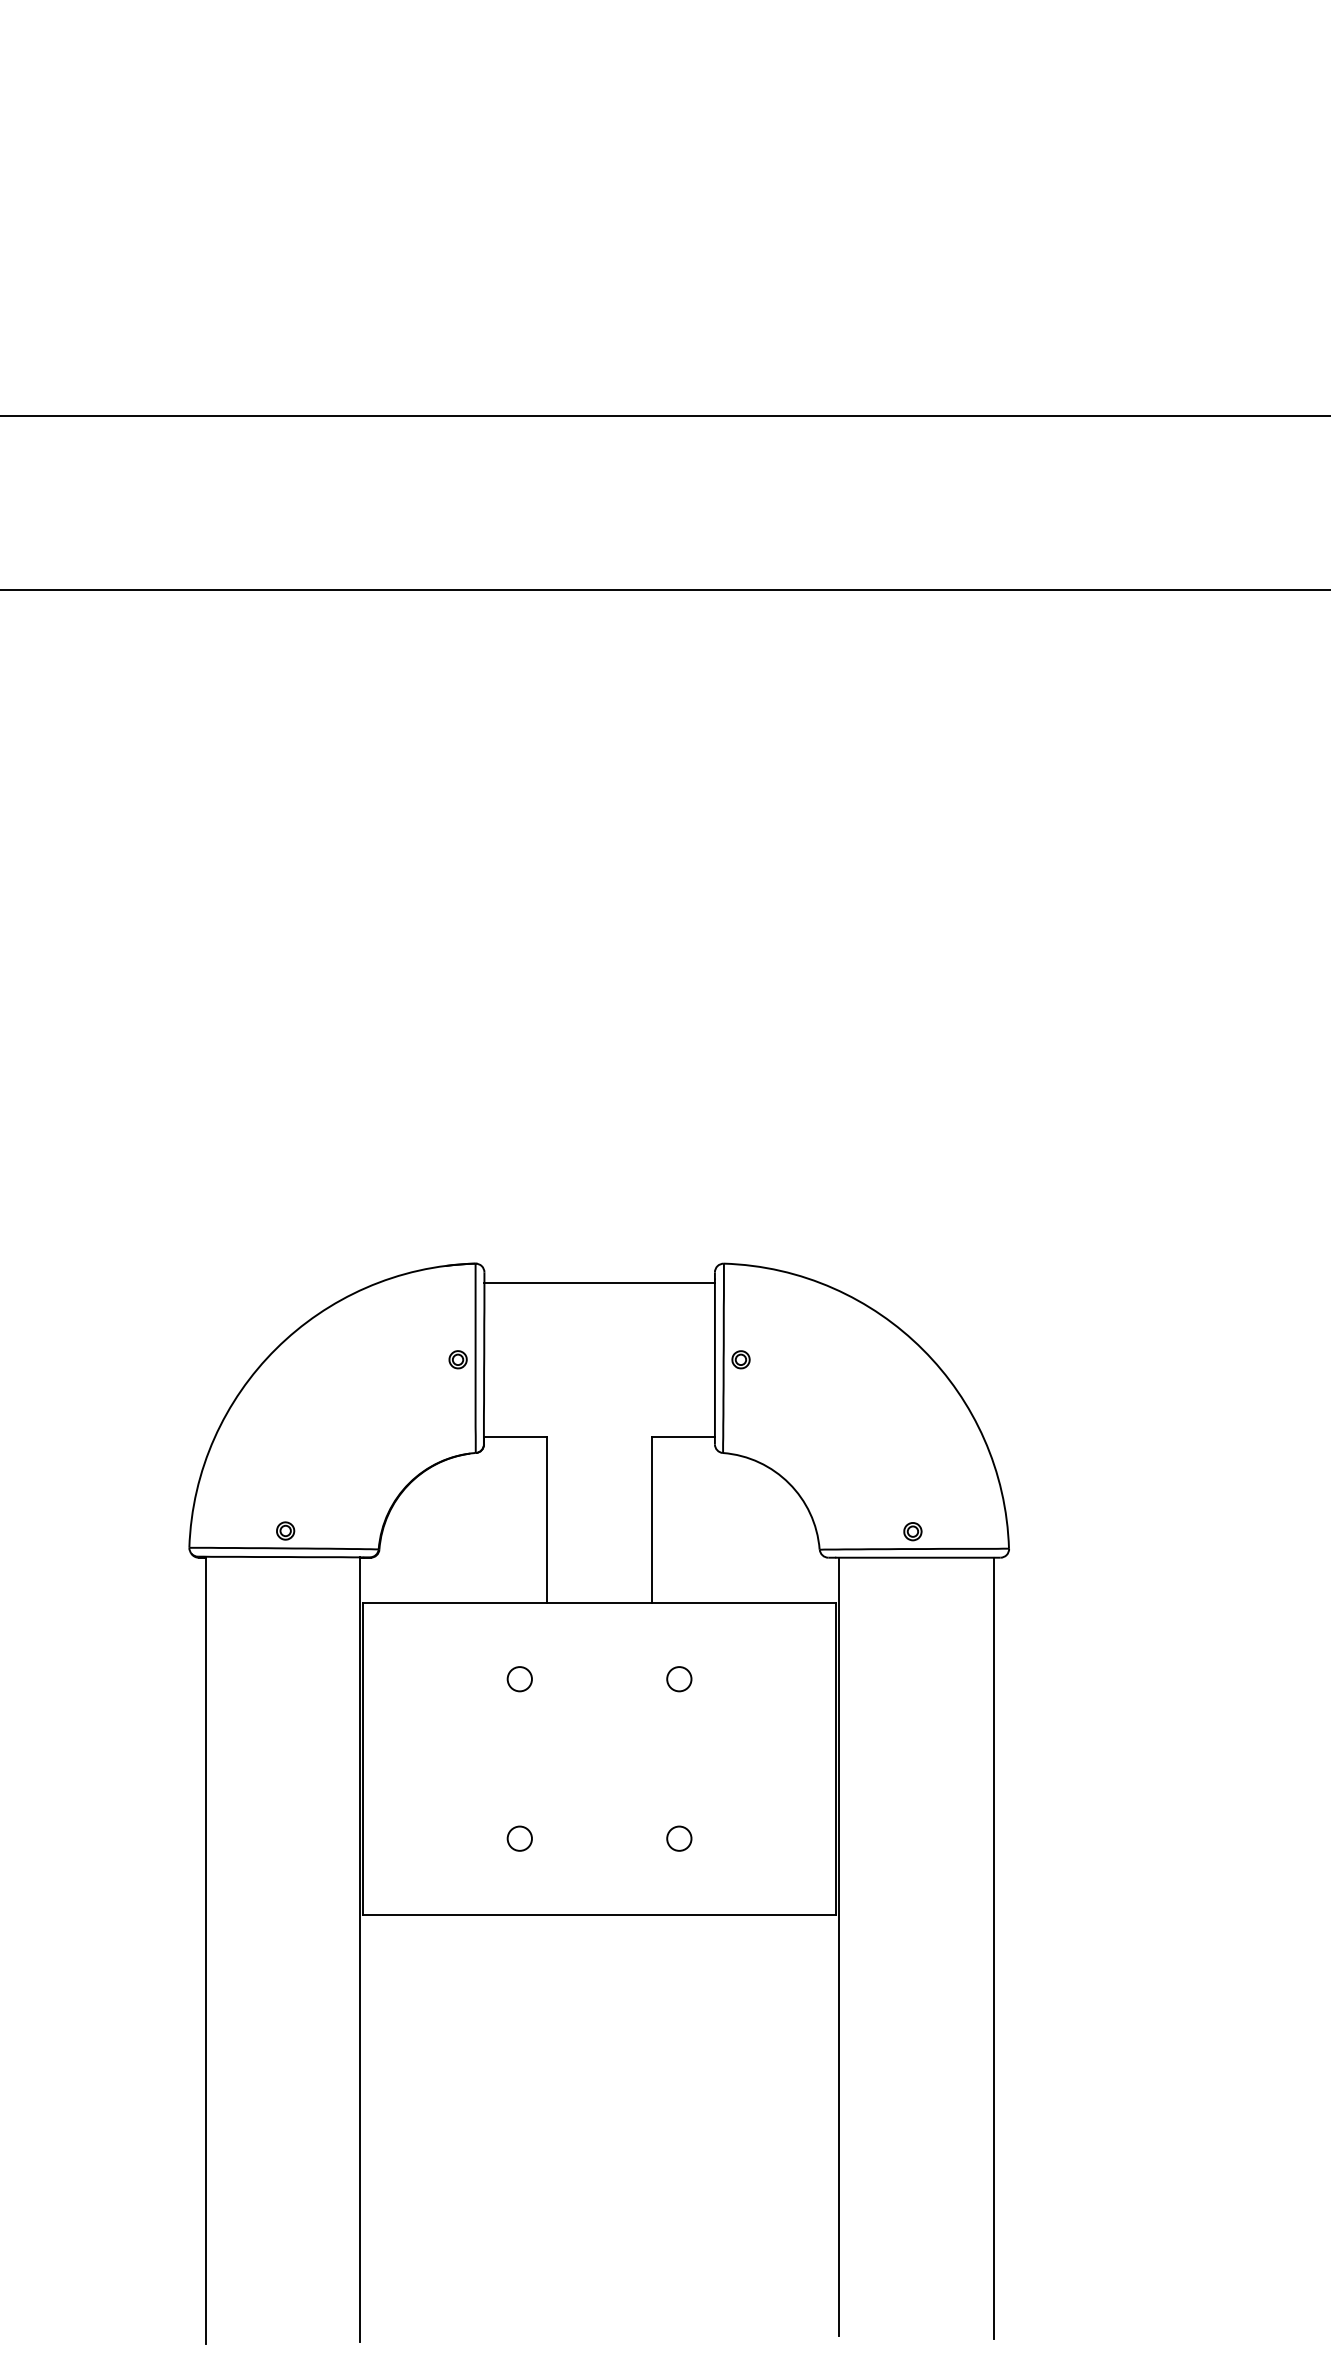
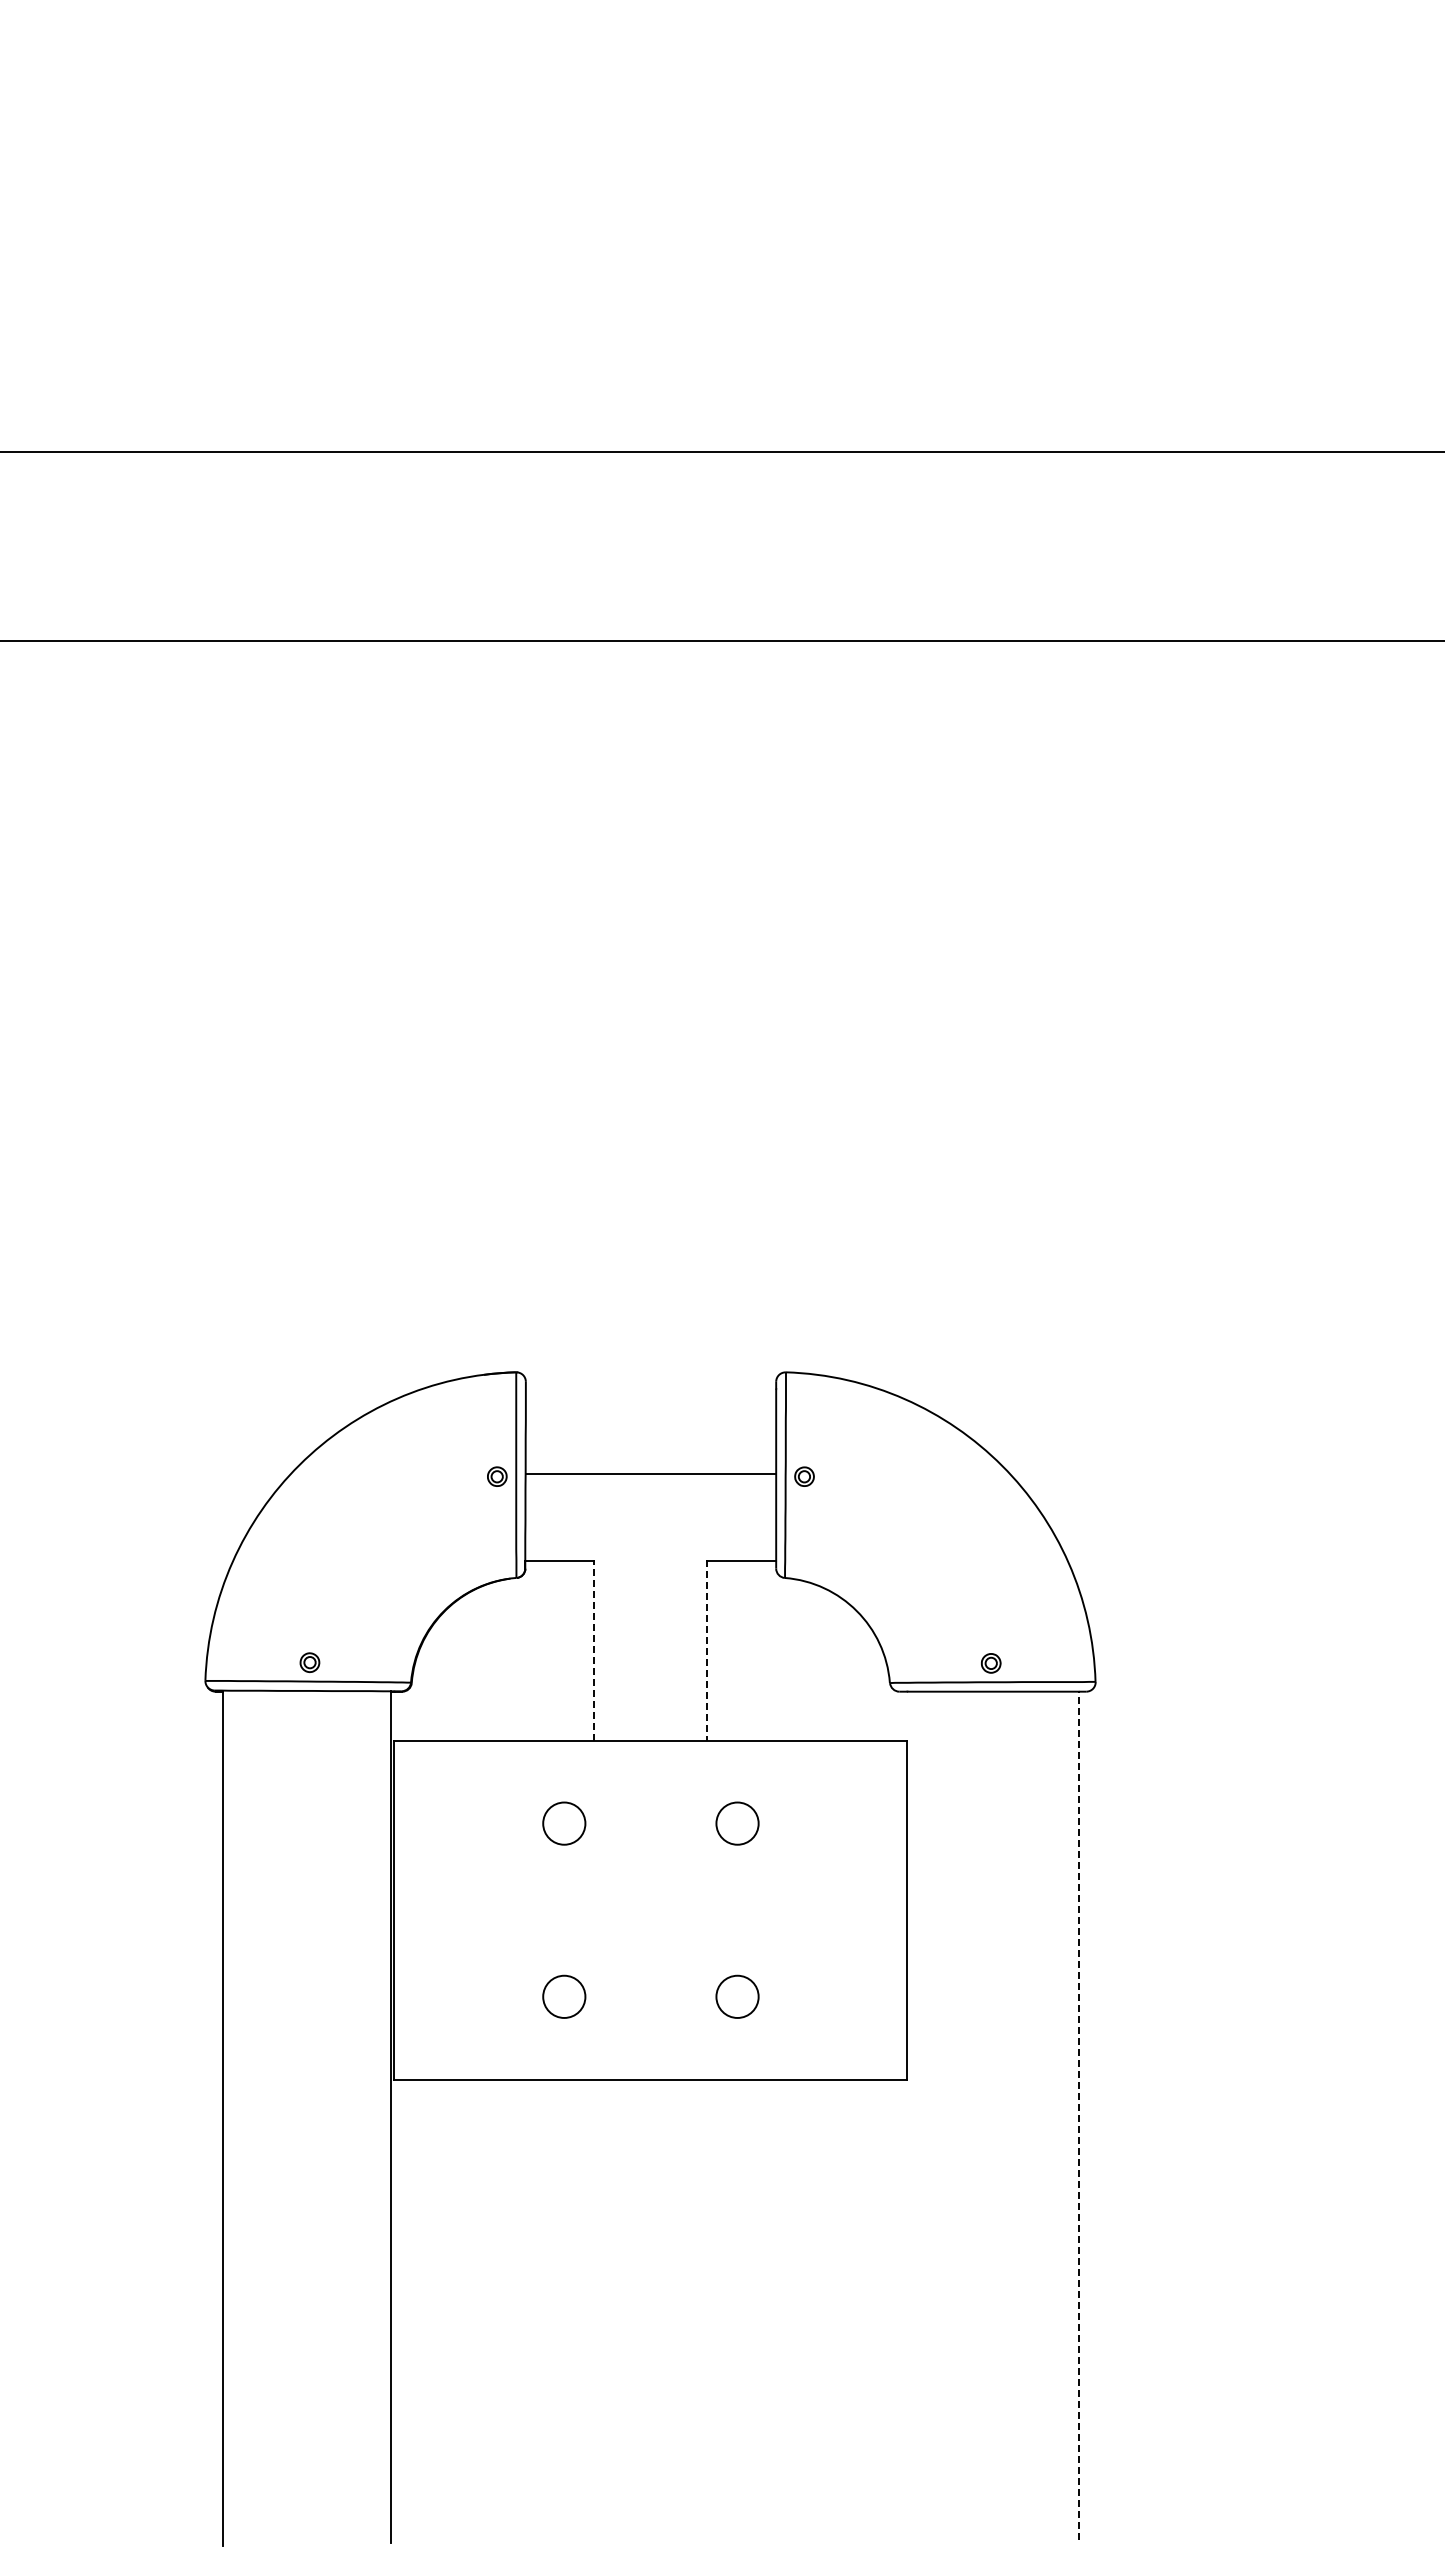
line: (599, 1282) -> (650, 1473), moved
line: (547, 1519) -> (594, 1650), solid -> dashed
line: (651, 1520) -> (707, 1651), solid -> dashed
circle: (520, 1679) -> (564, 1823), size x1.6
circle: (679, 1679) -> (737, 1823), size x1.6
circle: (520, 1838) -> (564, 1996), size x1.6
circle: (679, 1838) -> (737, 1996), size x1.6
line: (838, 1946) -> (910, 2113), removed
line: (993, 1947) -> (1078, 2115), solid -> dashed

